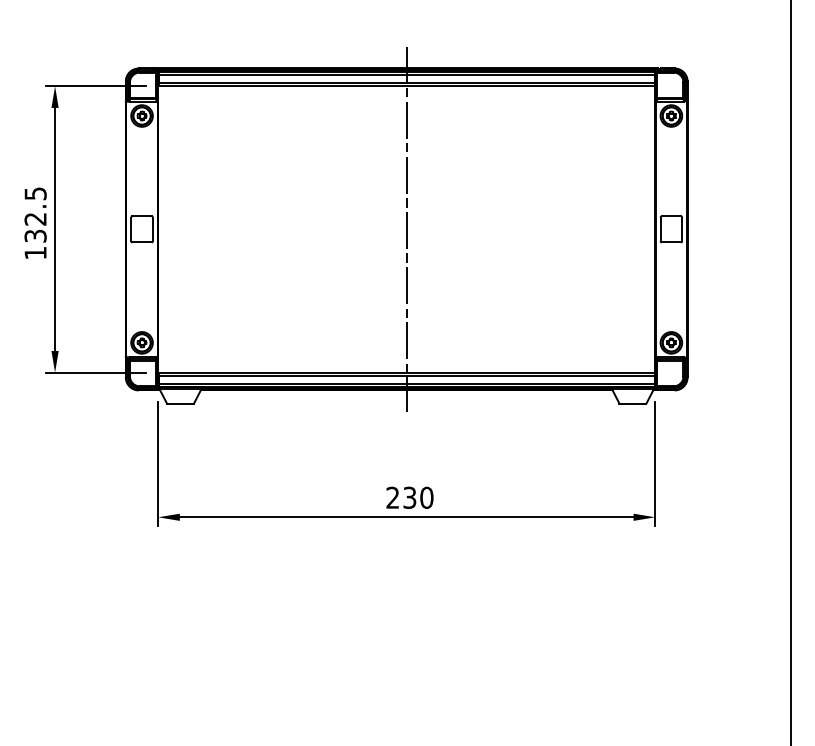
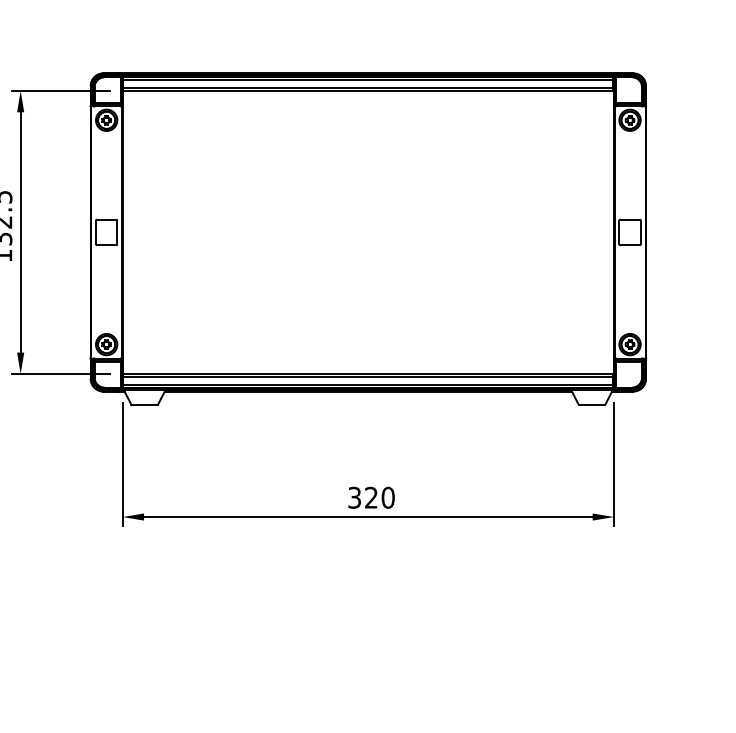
line: (406, 229) -> (368, 232), removed
text: (401, 497) -> (363, 497), 230 -> 320

